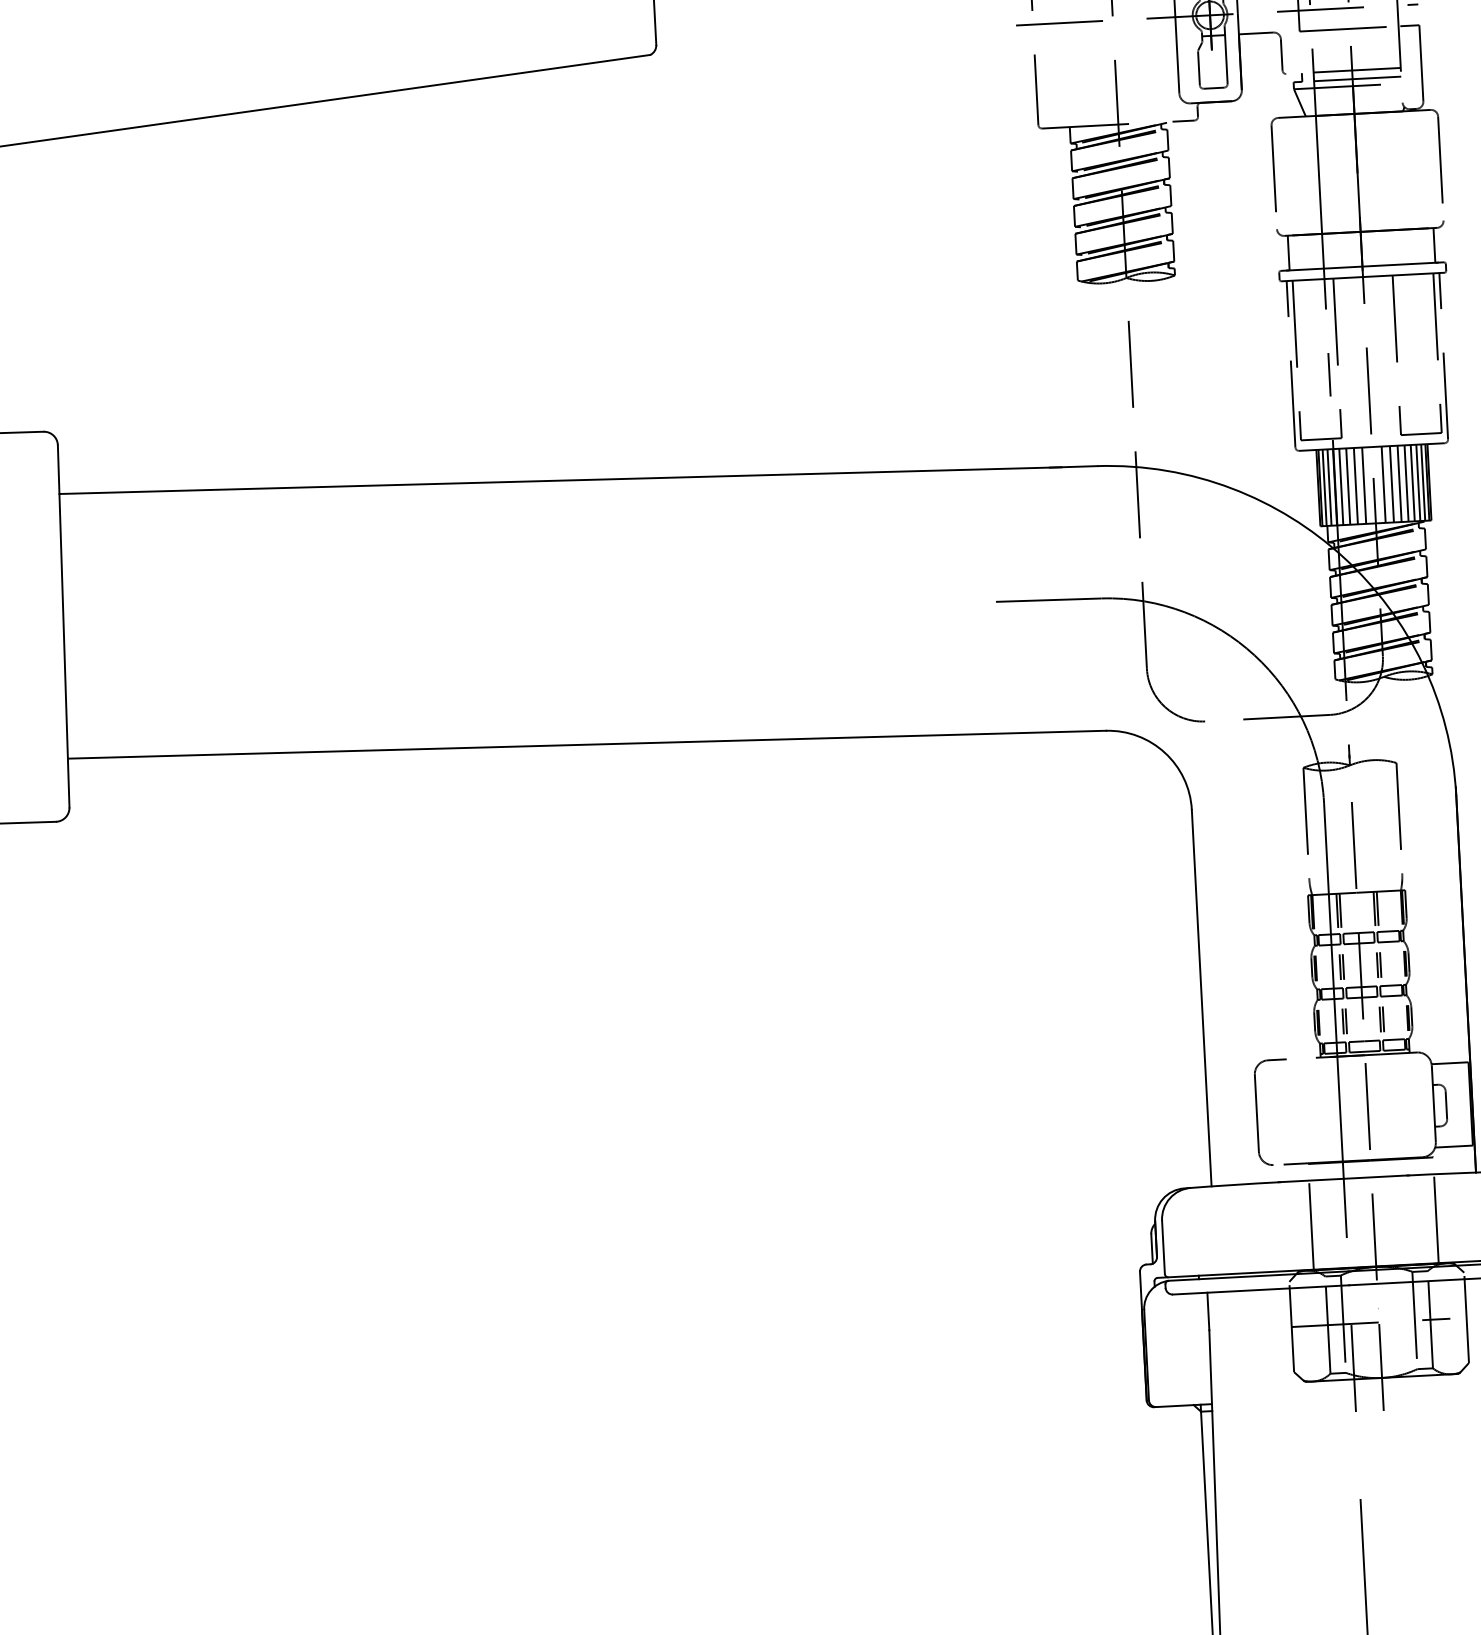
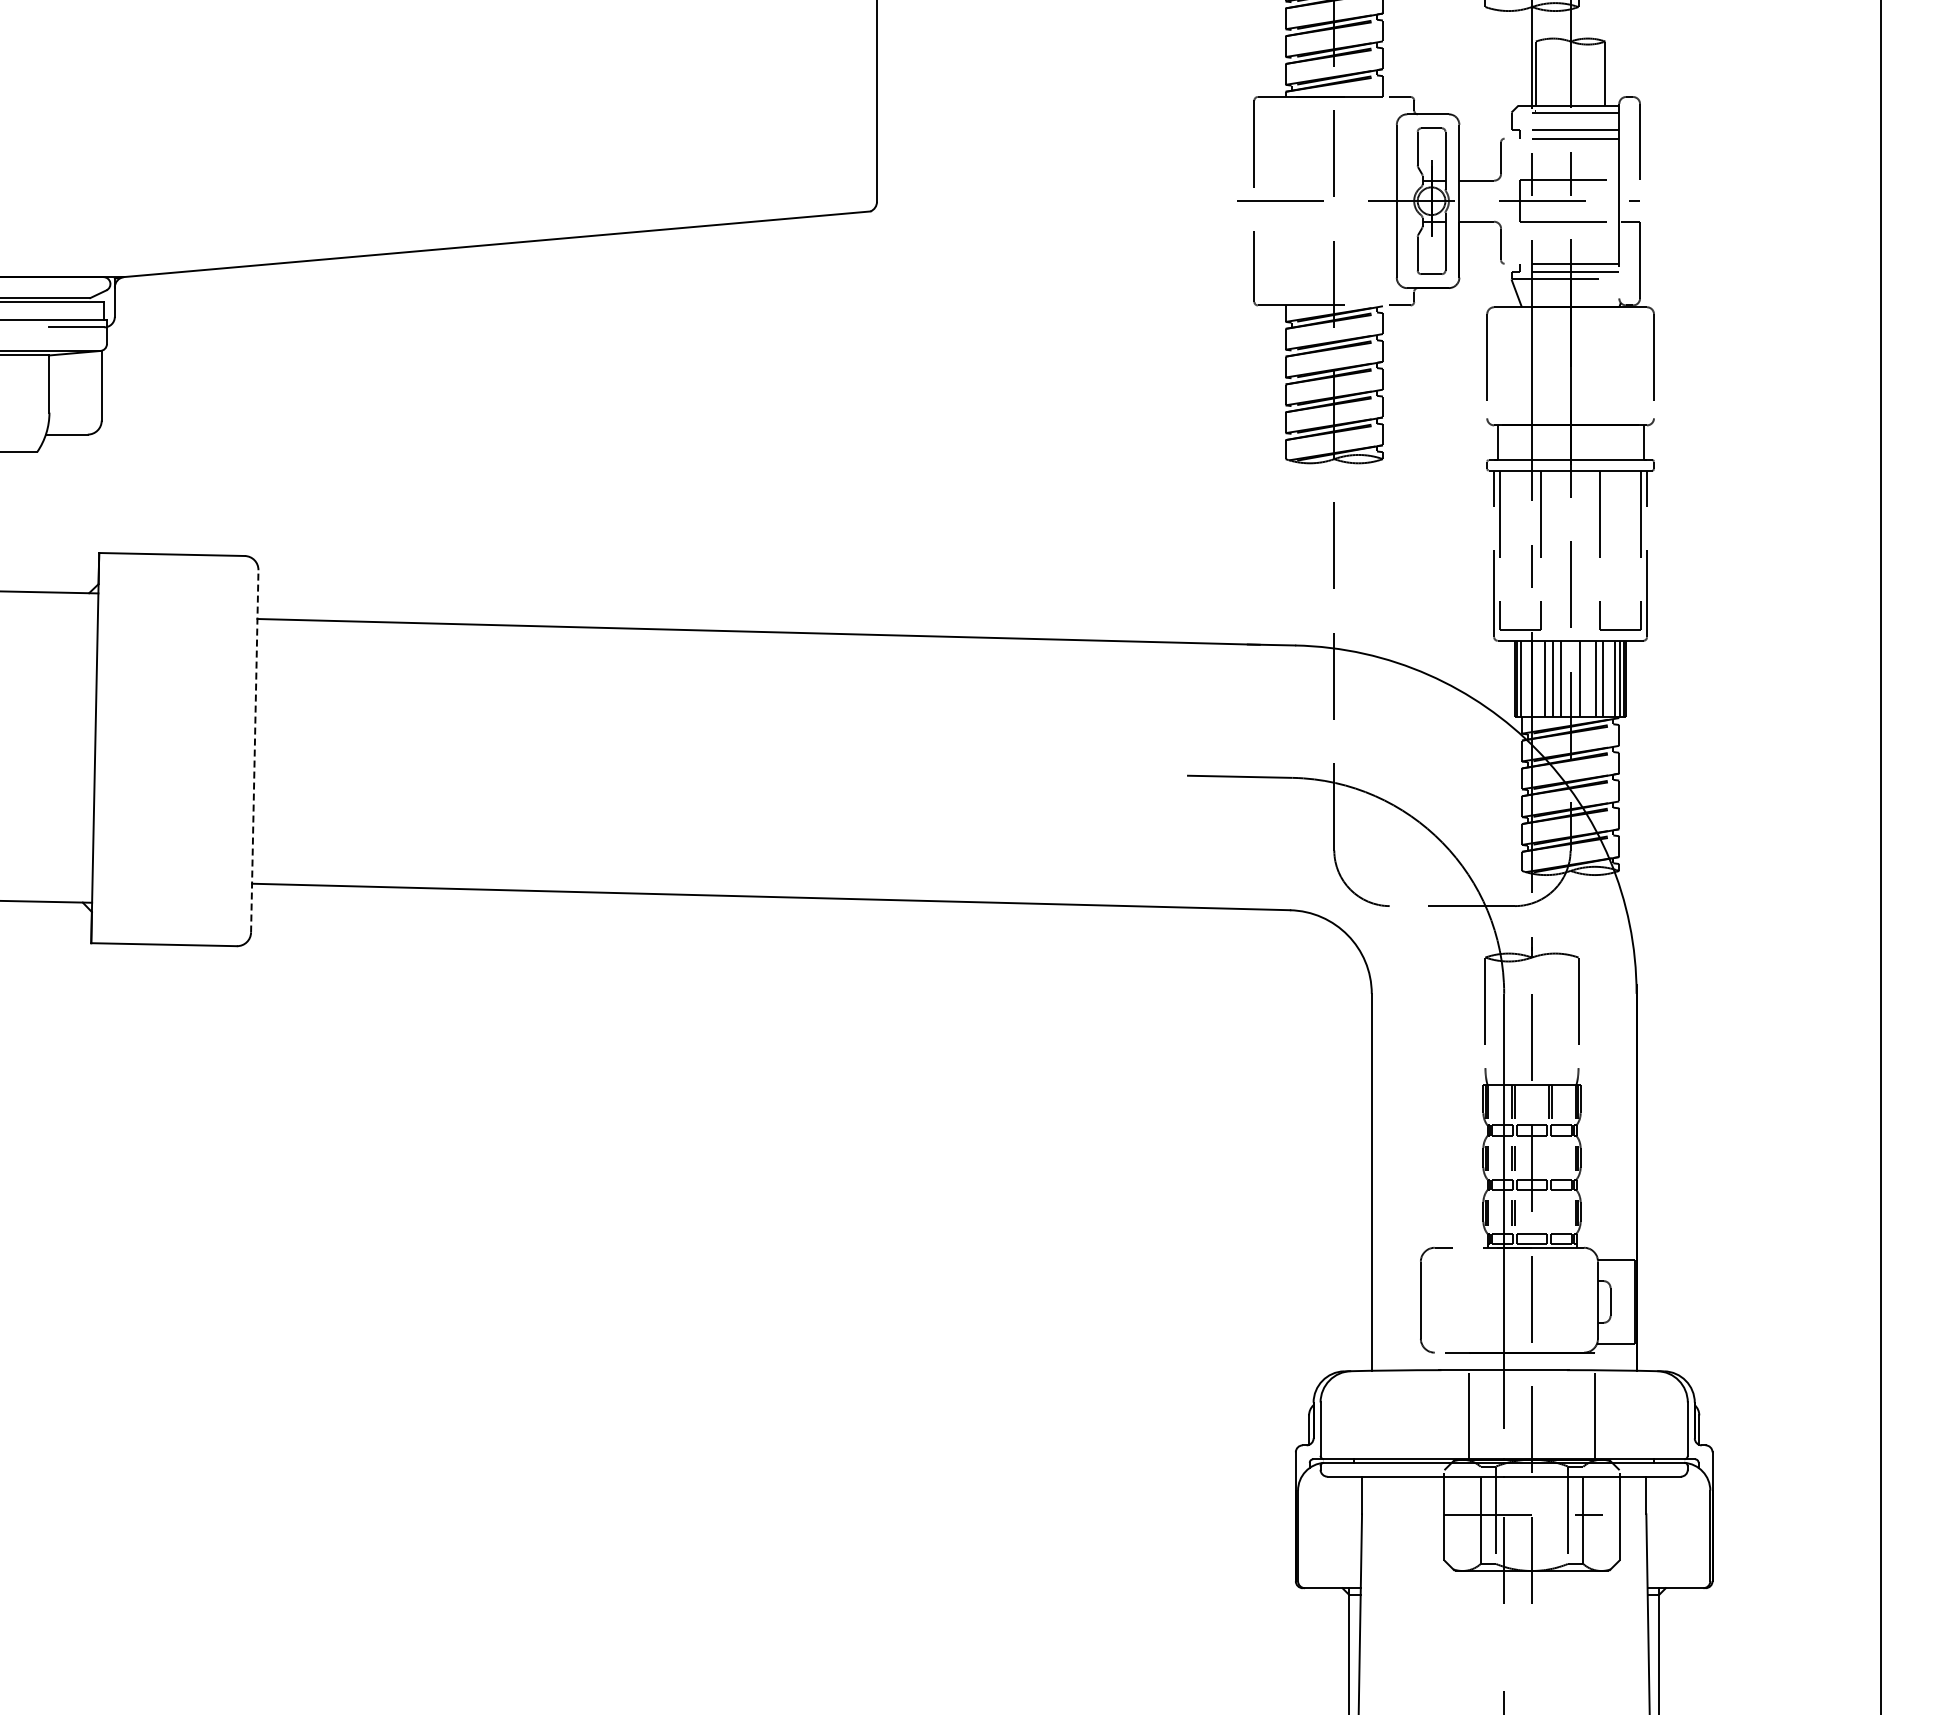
line: (1412, 482) -> (1609, 678), removed
line: (1391, 483) -> (1588, 678), removed
line: (1340, 486) -> (1537, 678), removed
line: (1329, 487) -> (1526, 678), removed
line: (63, 625) -> (254, 750), solid -> dashed
line: (1377, 965) -> (1549, 1158), removed
line: (1380, 1019) -> (1549, 1212), removed

